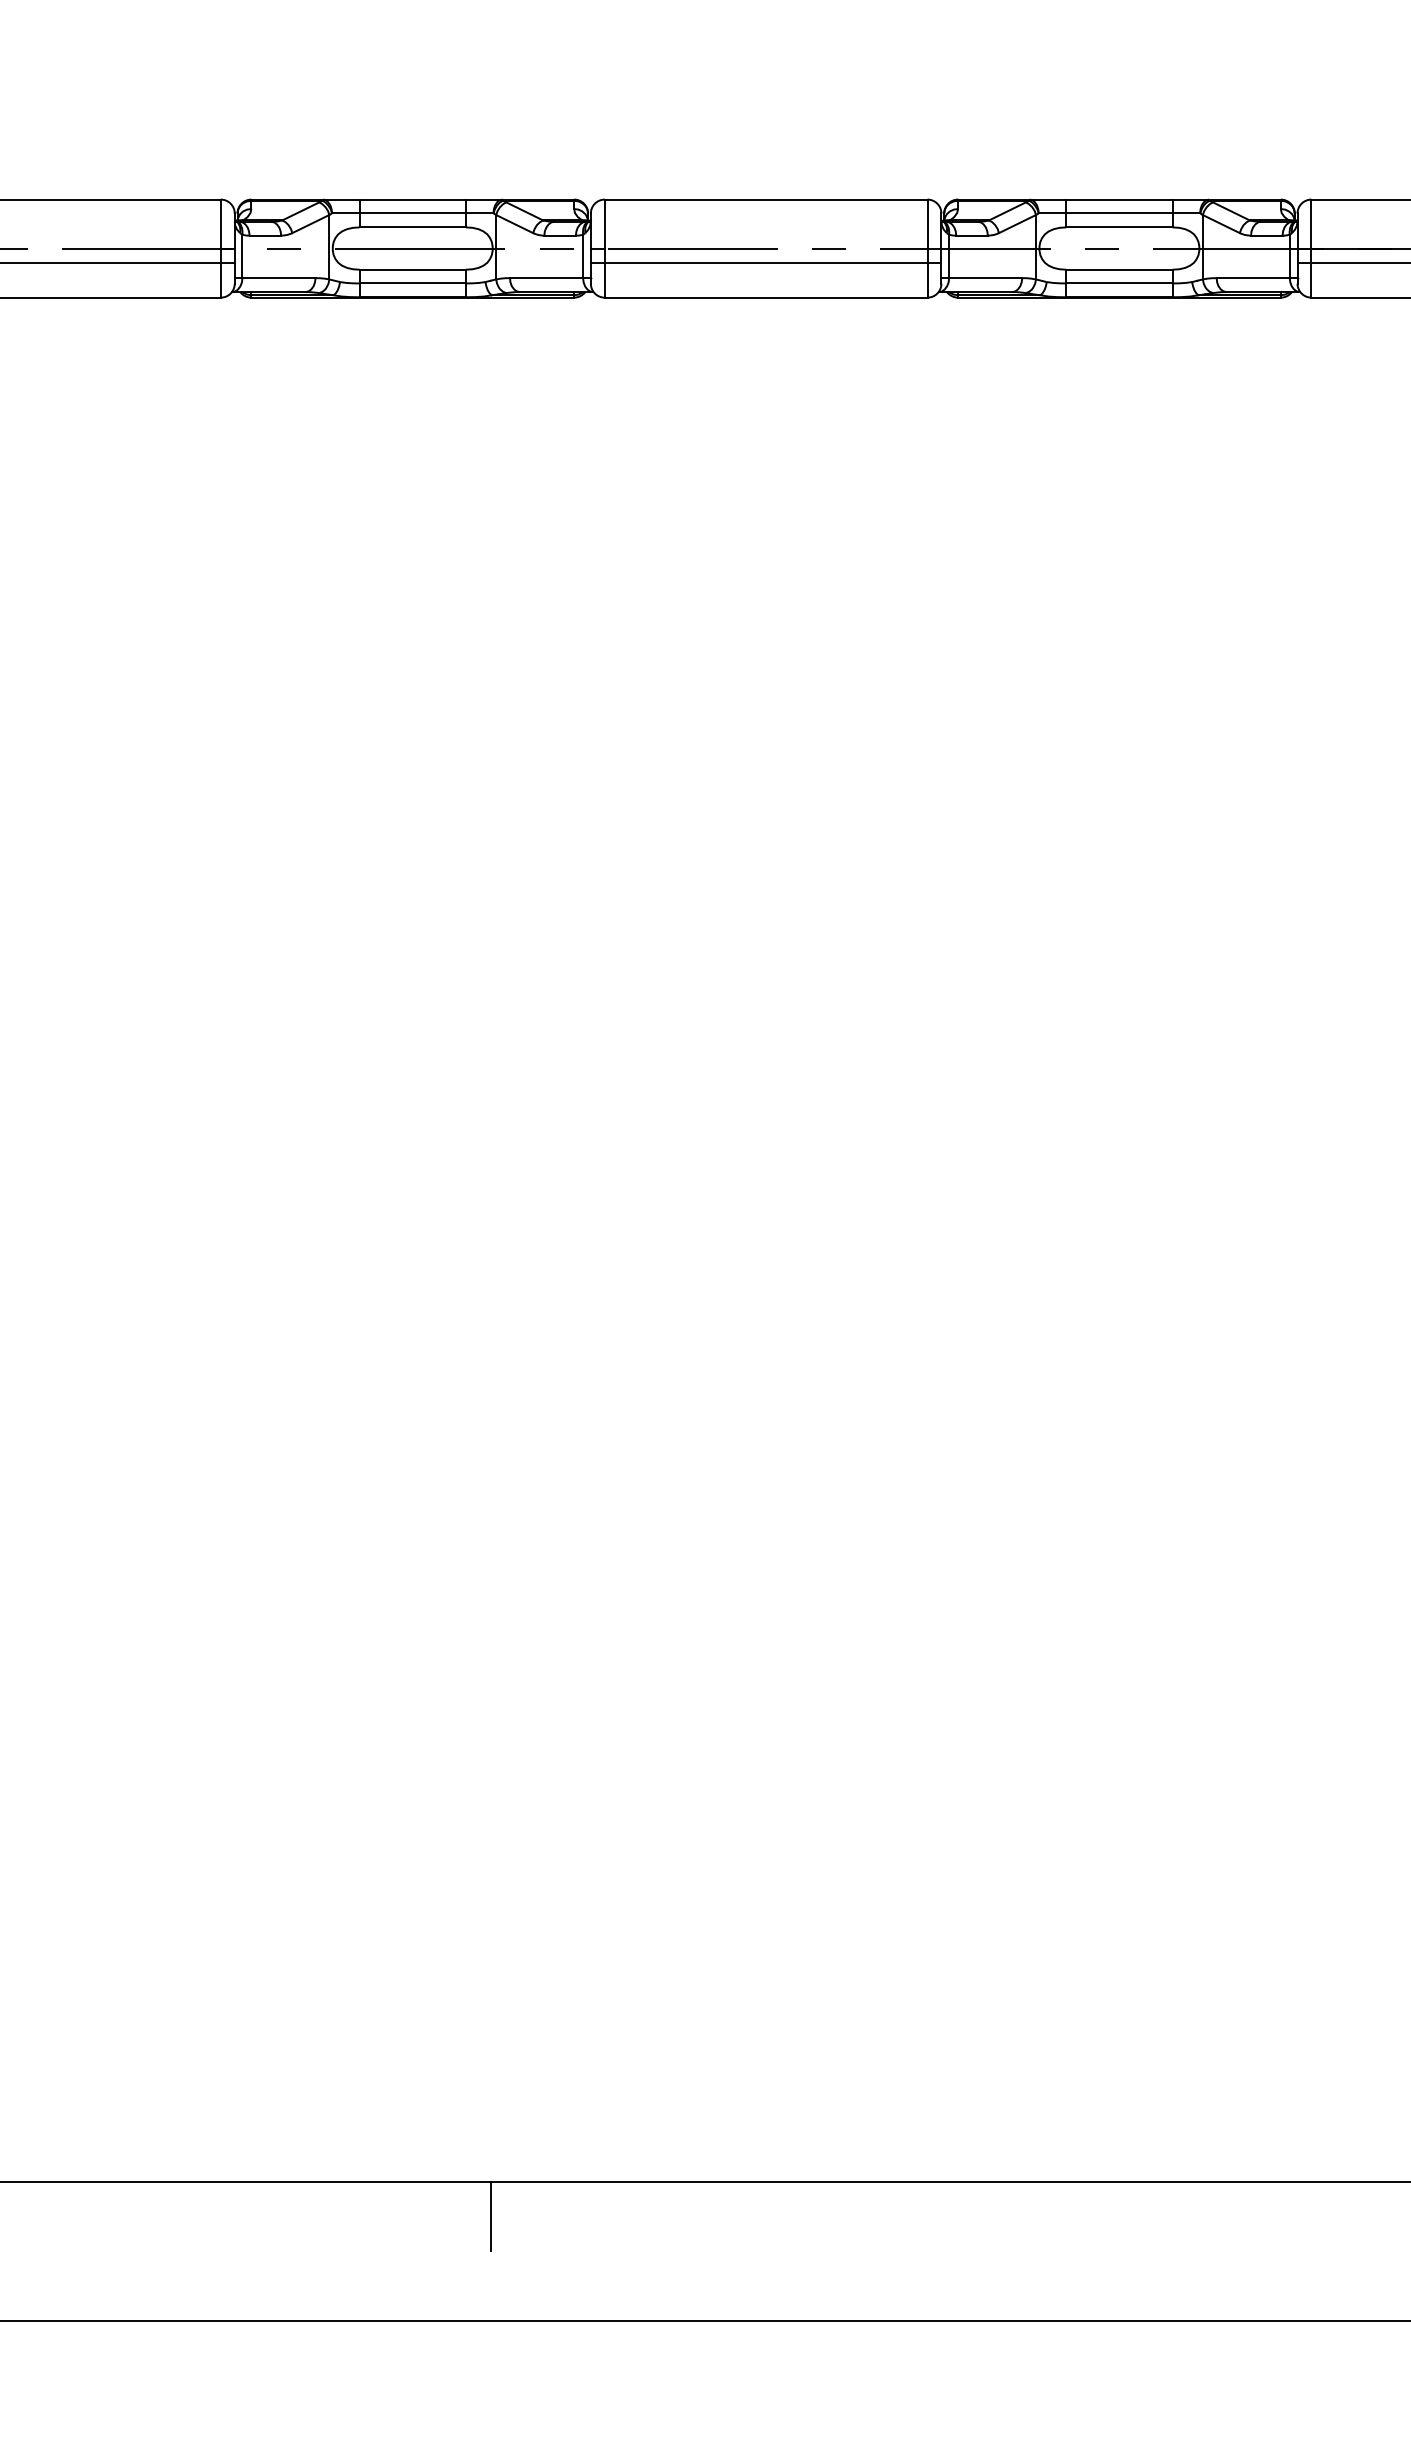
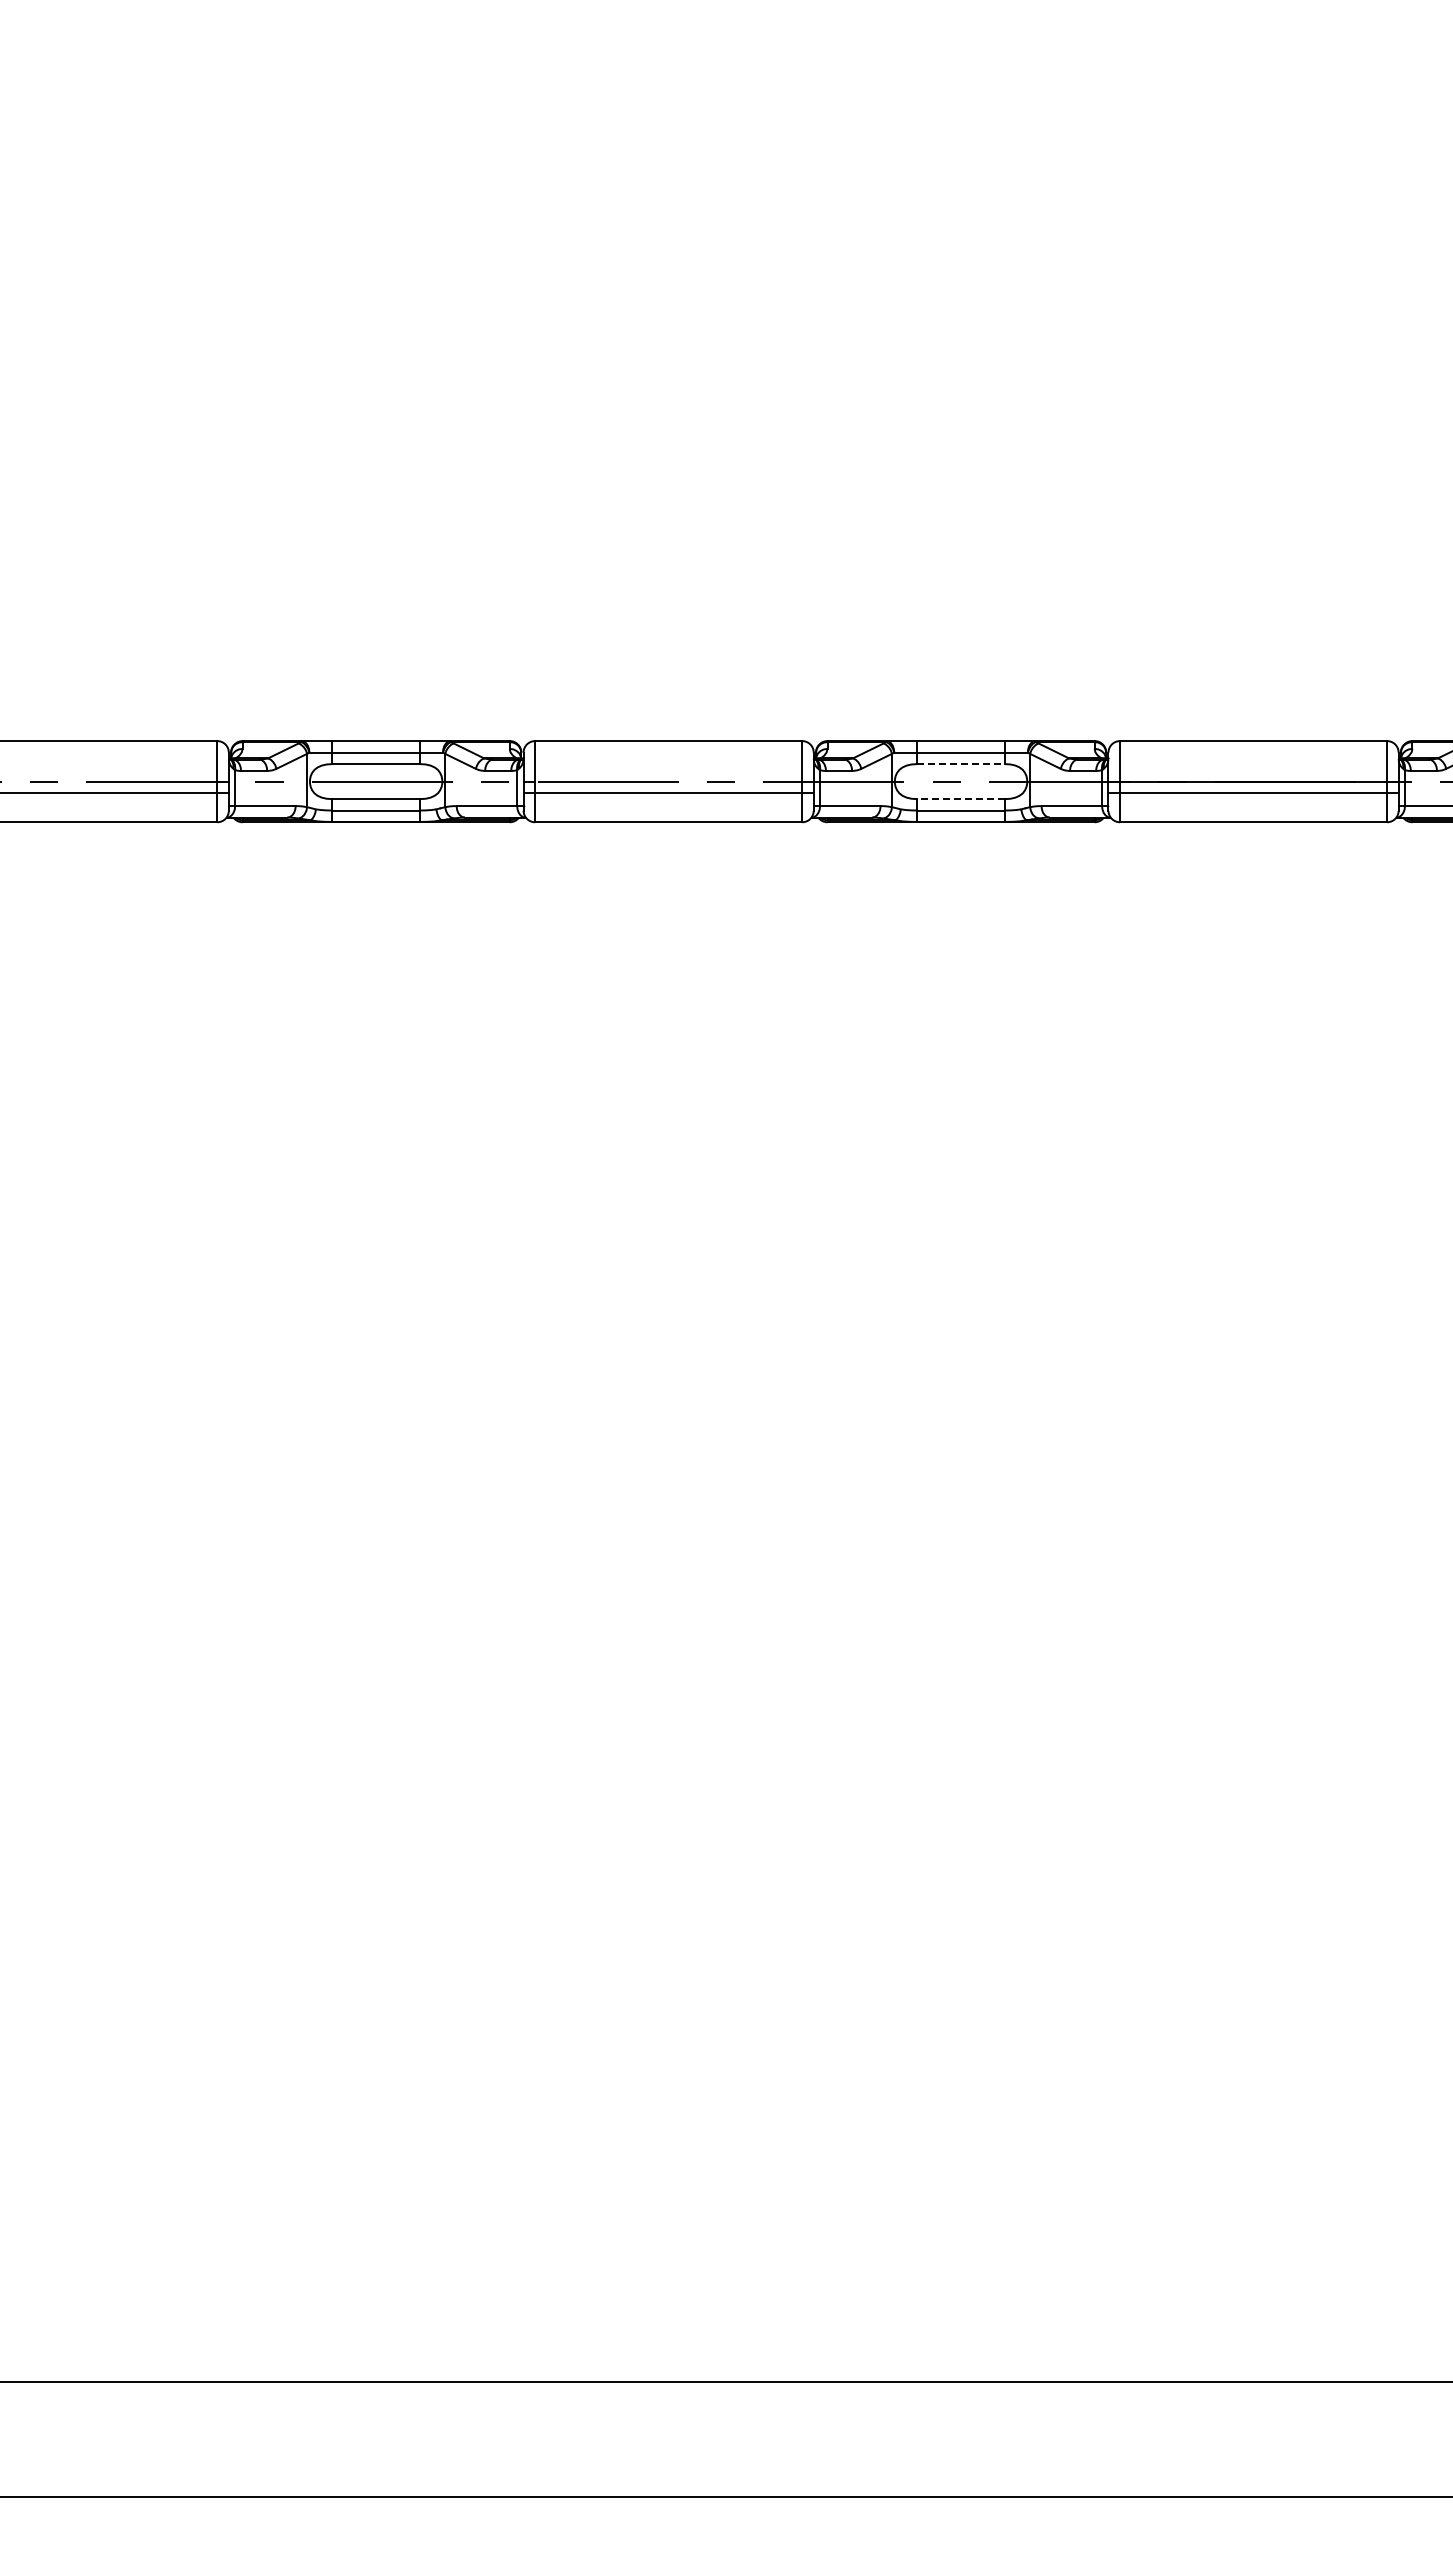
line: (1119, 227) -> (961, 764), solid -> dashed
line: (1118, 270) -> (960, 799), solid -> dashed
line: (491, 2216) -> (441, 2410), removed

